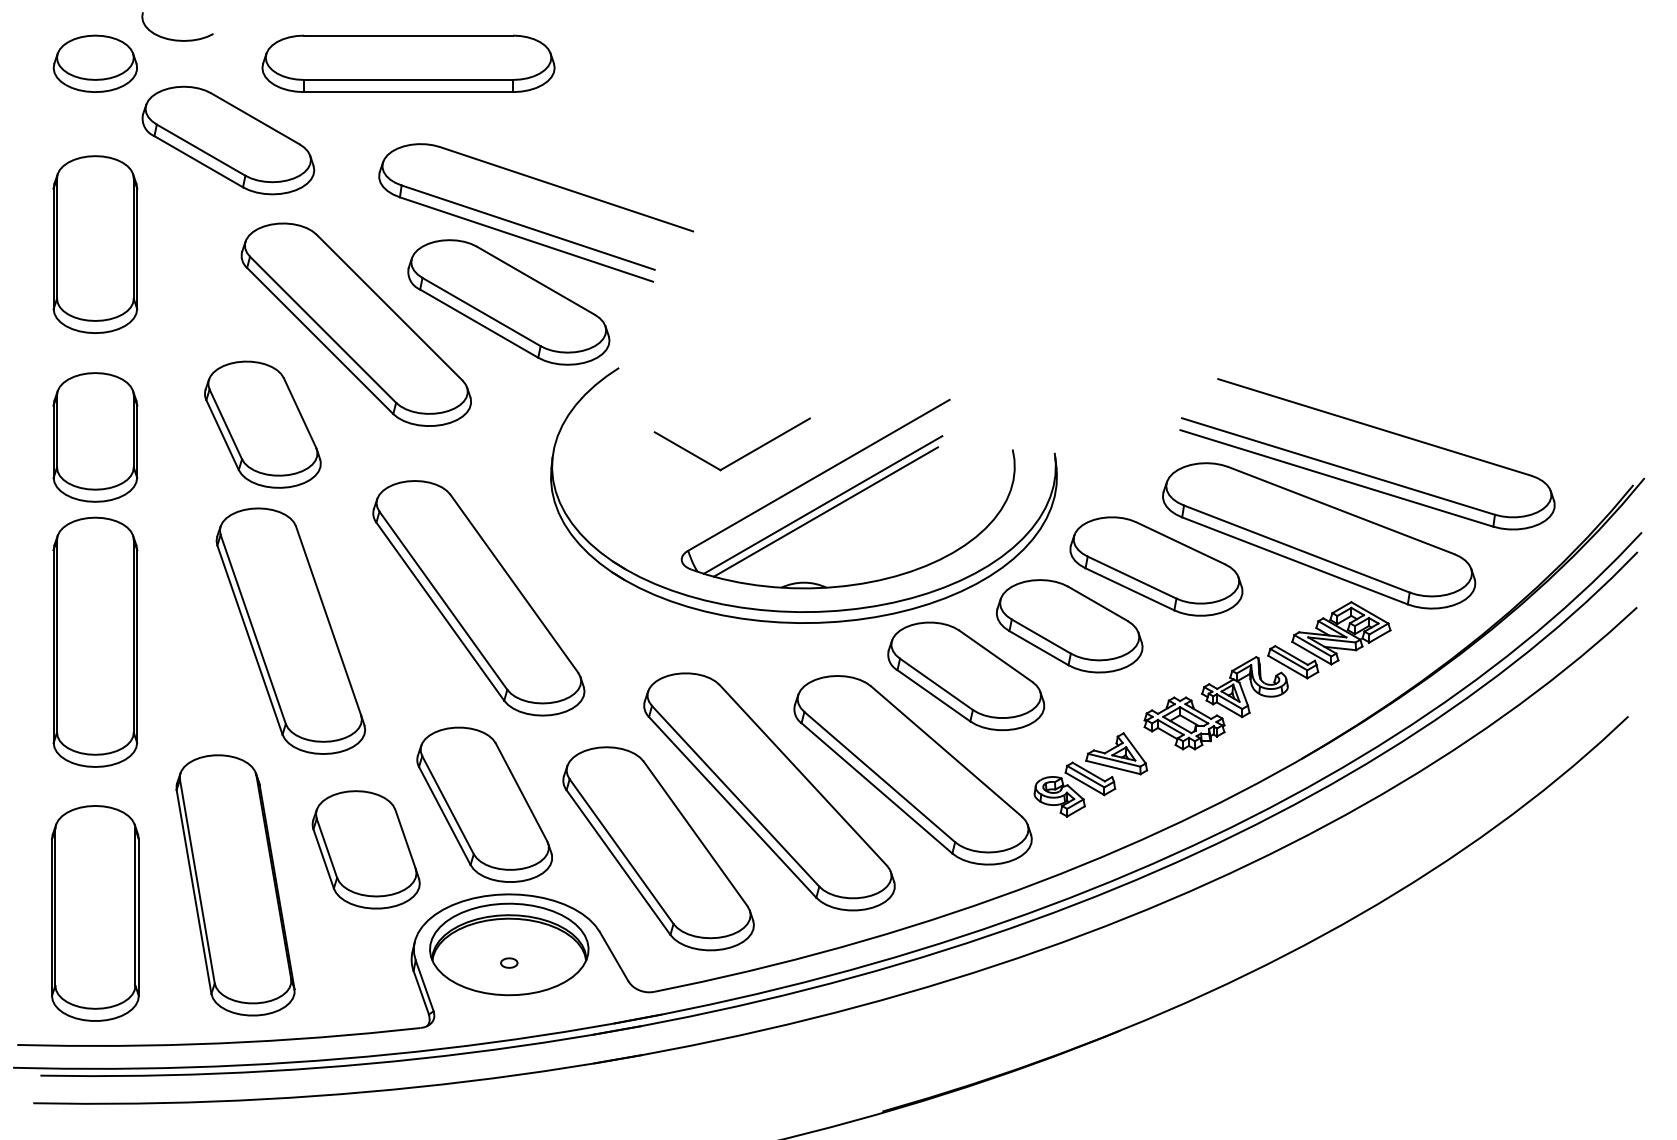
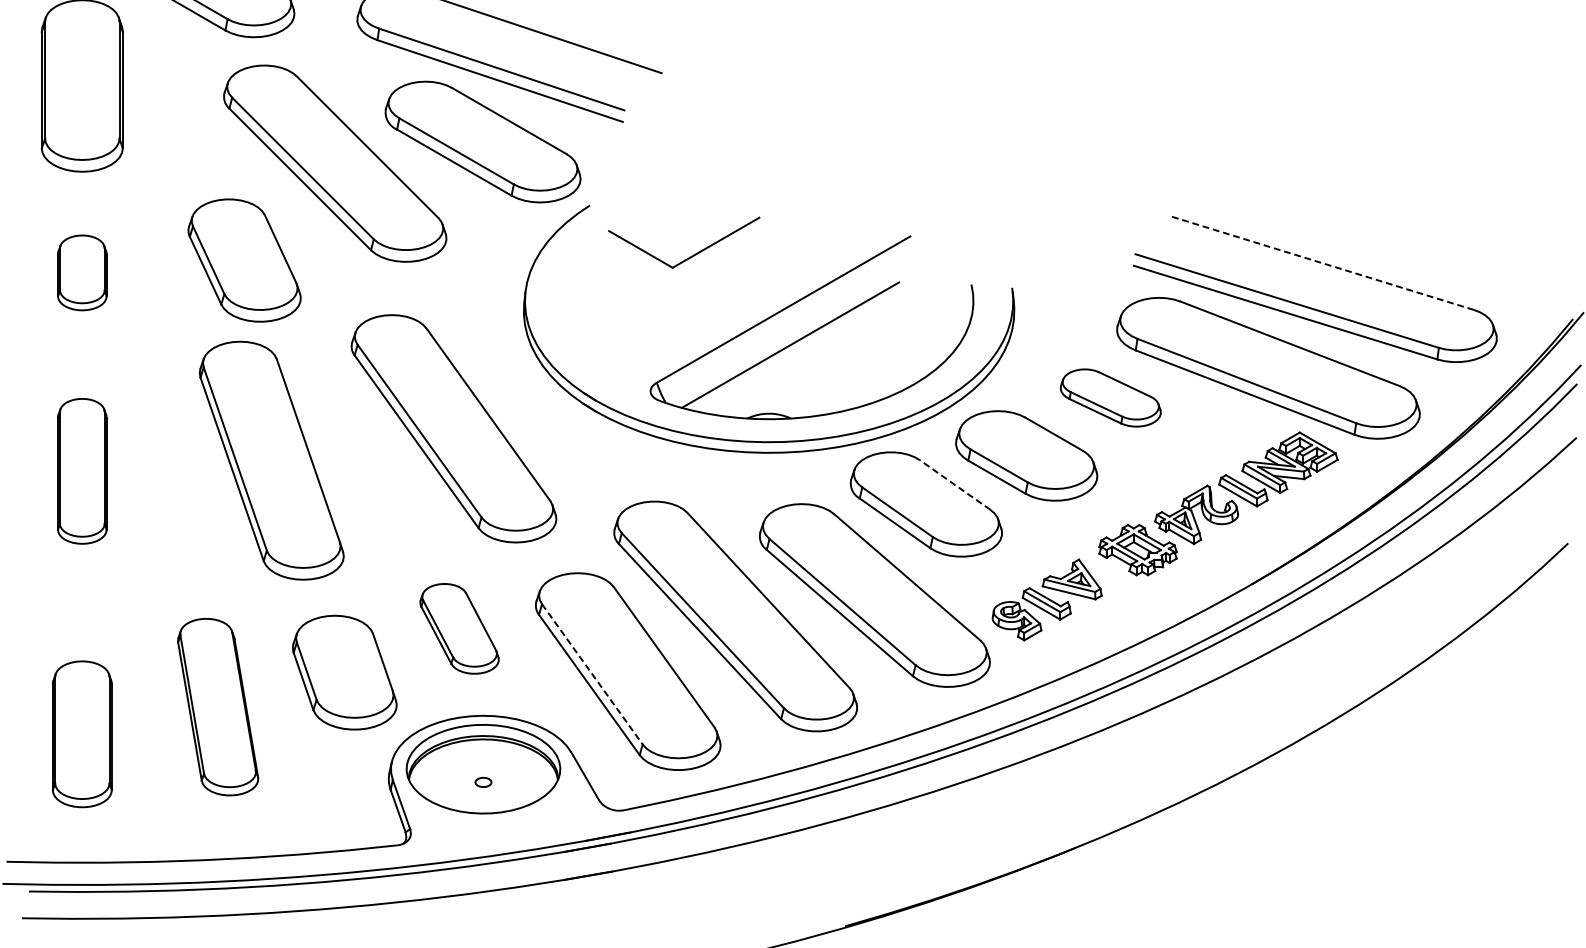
line: (1374, 427) -> (1322, 263), solid -> dashed
part: (95, 437) -> (82, 272), size x0.6
part: (738, 458) -> (690, 256), moved
line: (822, 504) -> (787, 337), removed
part: (1156, 566) -> (1110, 397), size x0.6
part: (95, 641) -> (82, 470), size x0.6
line: (995, 656) -> (954, 485), solid -> dashed
part: (484, 804) -> (459, 628), size x0.6
line: (621, 852) -> (592, 675), solid -> dashed
part: (235, 885) -> (218, 707), size x0.7
part: (95, 913) -> (82, 734), size x0.7

